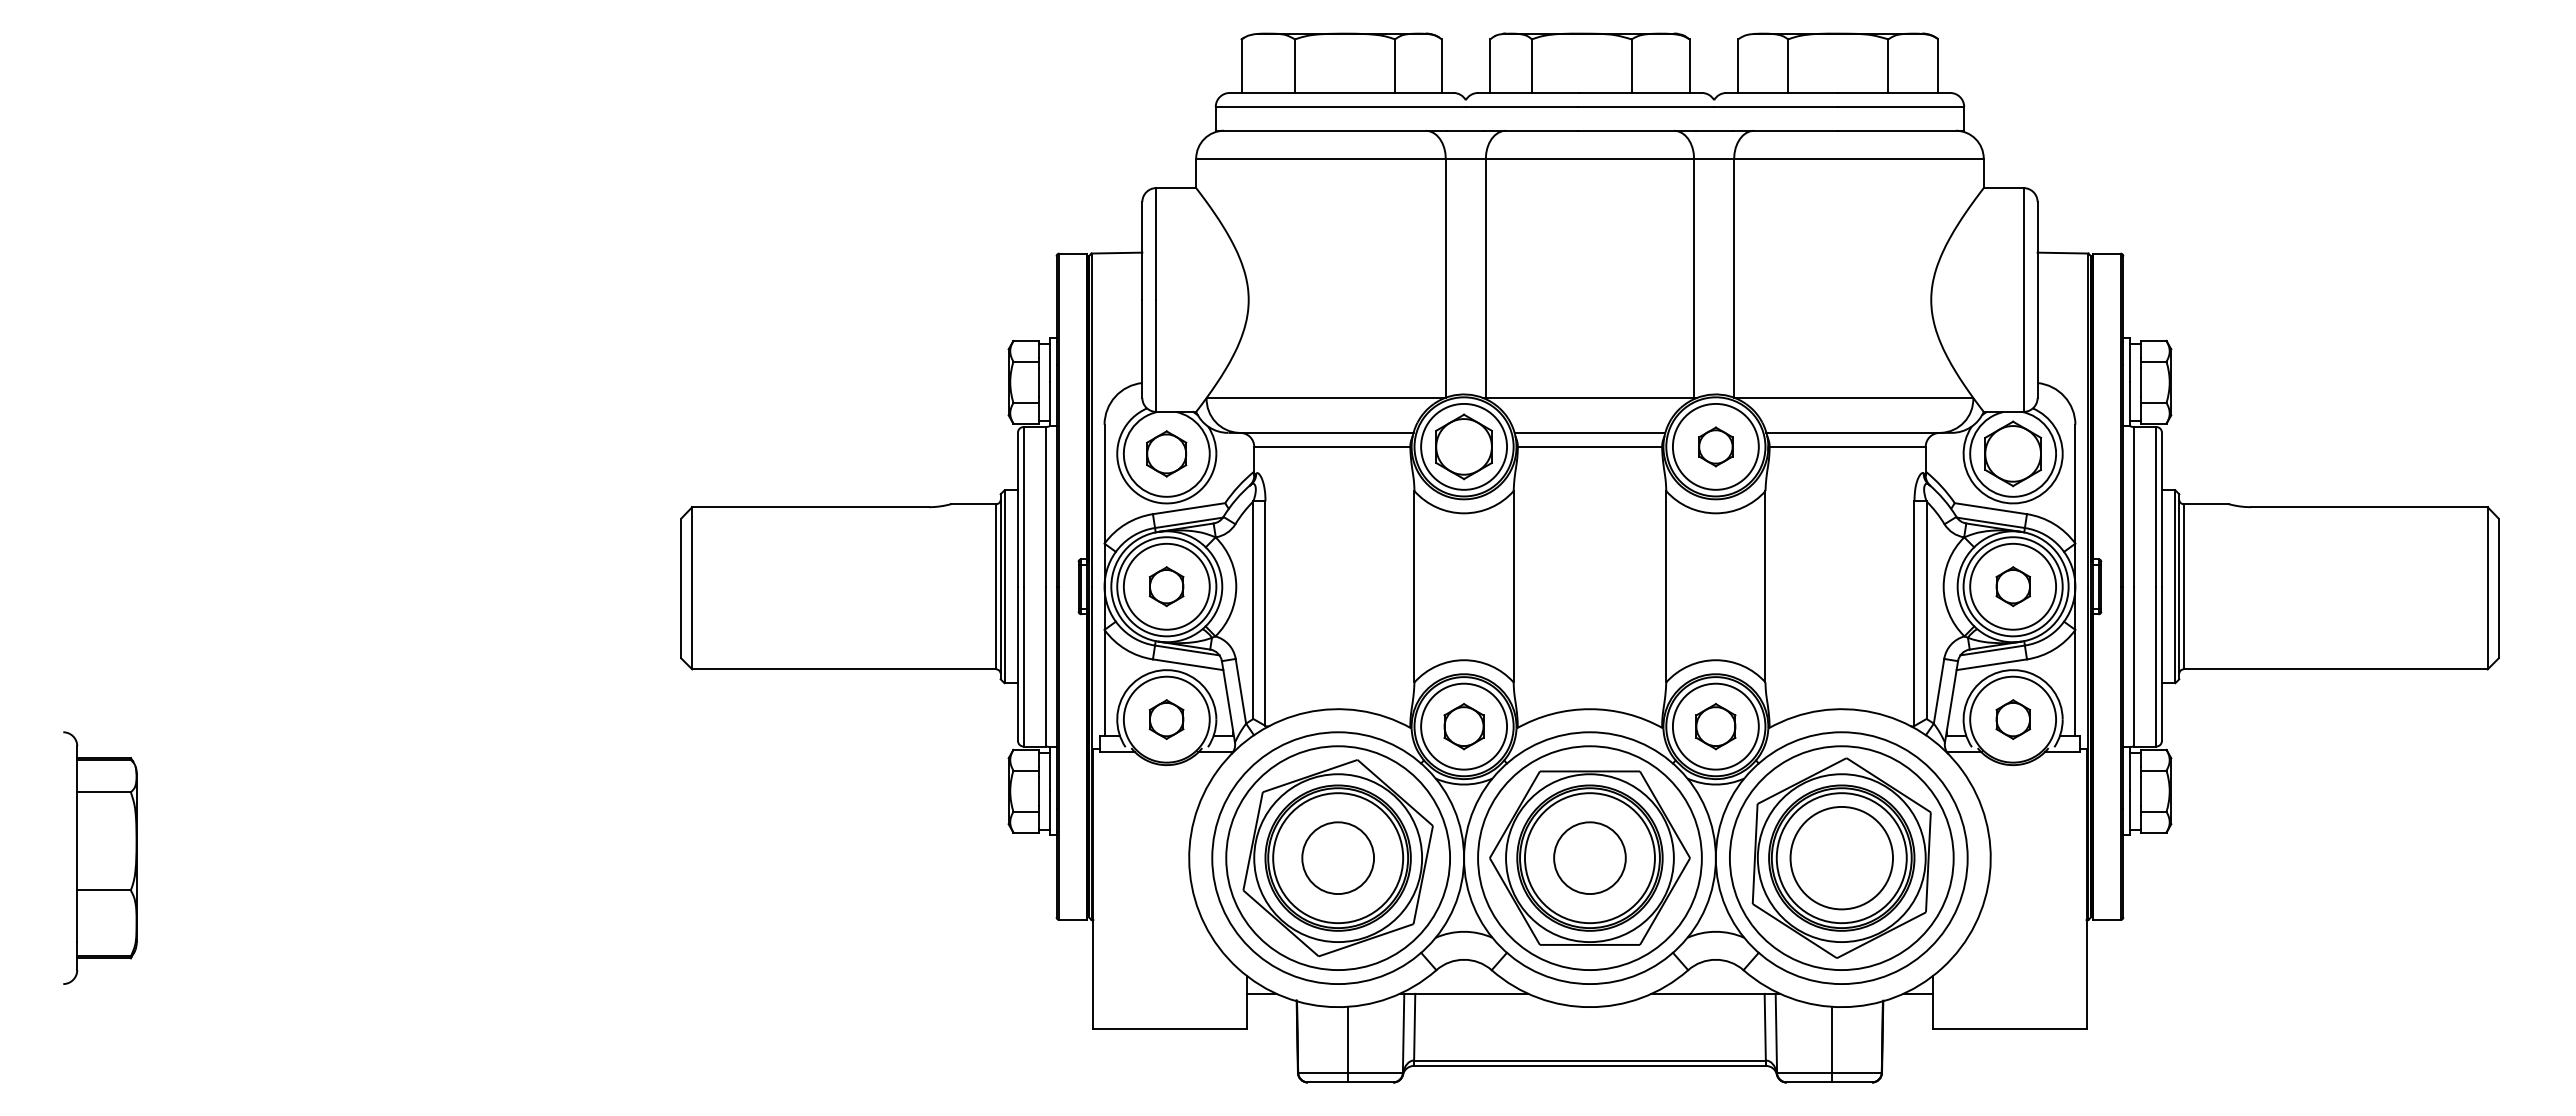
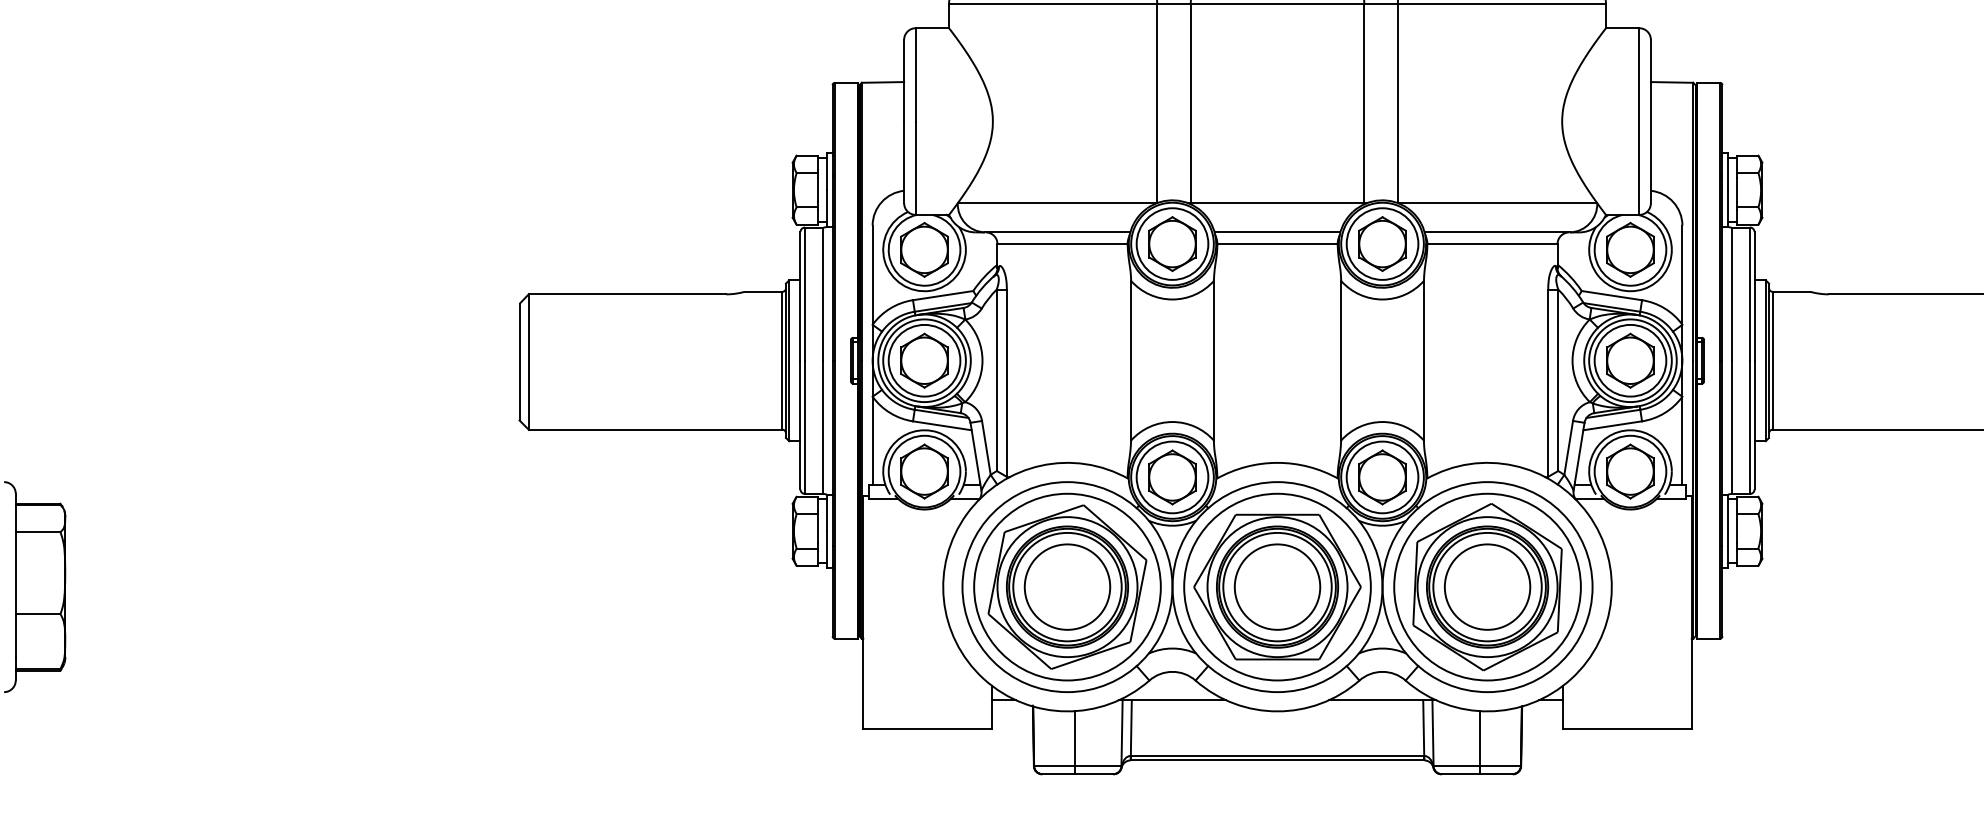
part: (1715, 446) -> (1382, 243), size x1.67
part: (1166, 453) -> (924, 249), size x1.43
part: (1166, 586) -> (924, 360), size x1.67
part: (2013, 586) -> (1630, 360), size x1.67
part: (1166, 719) -> (924, 471), size x1.67
part: (2013, 719) -> (1630, 471), size x1.67
part: (1463, 726) -> (1172, 477), size x1.43
part: (1715, 726) -> (1382, 477), size x1.43
circle: (1337, 857) -> (1066, 586), size x1.43
circle: (1589, 857) -> (1277, 586), size x1.43

